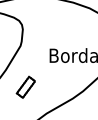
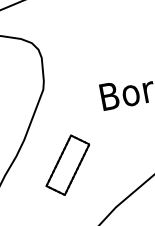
part: (25, 87) -> (67, 165), size x1.43

